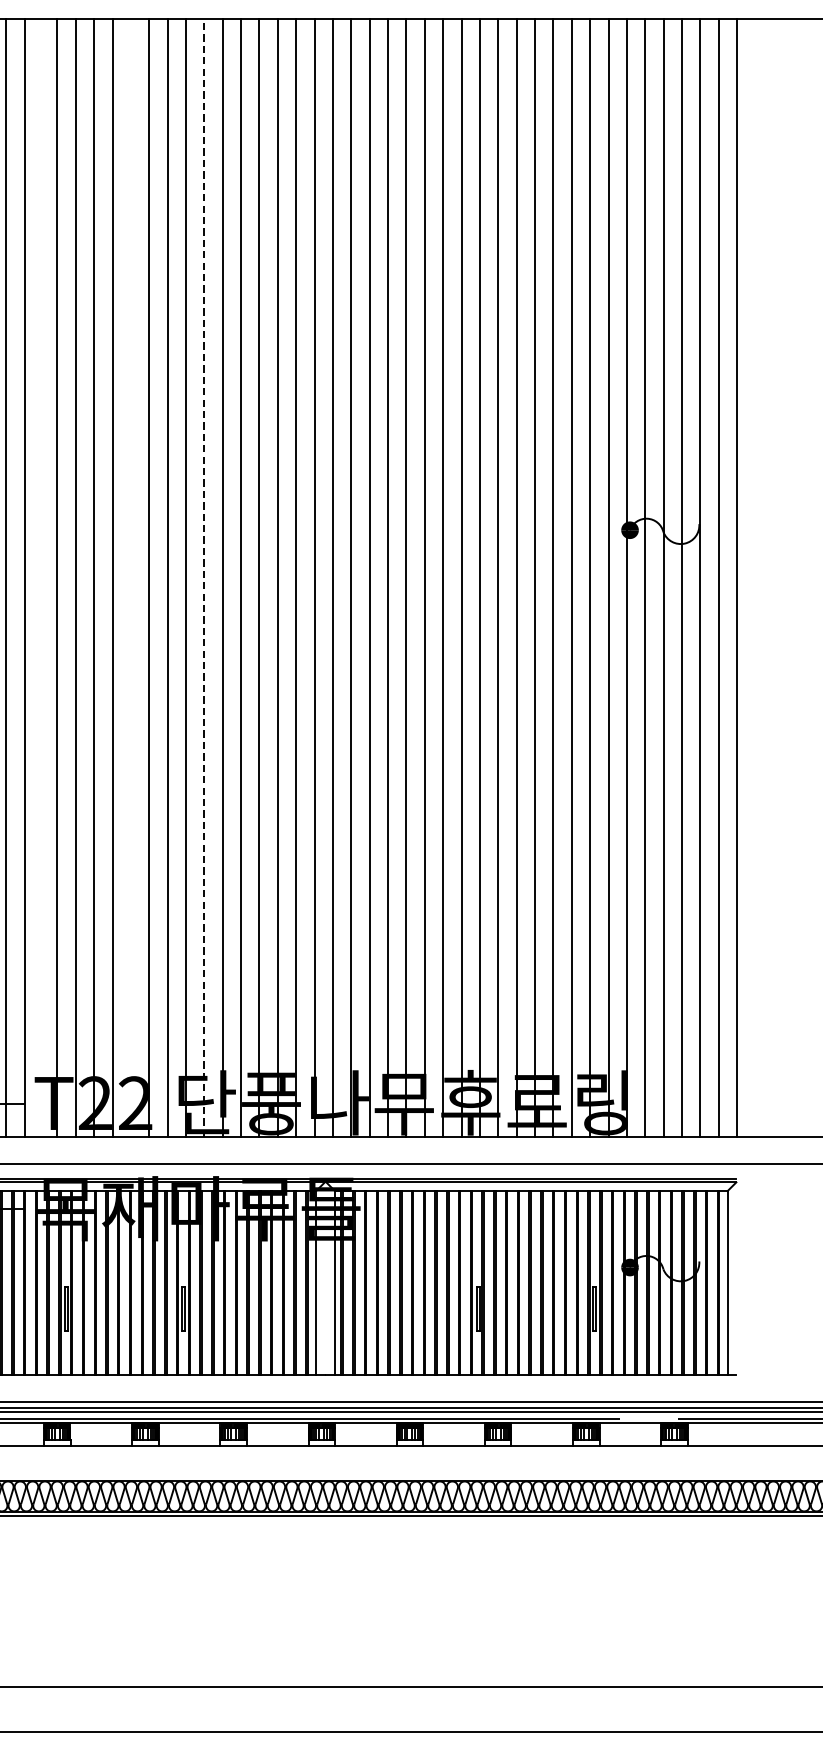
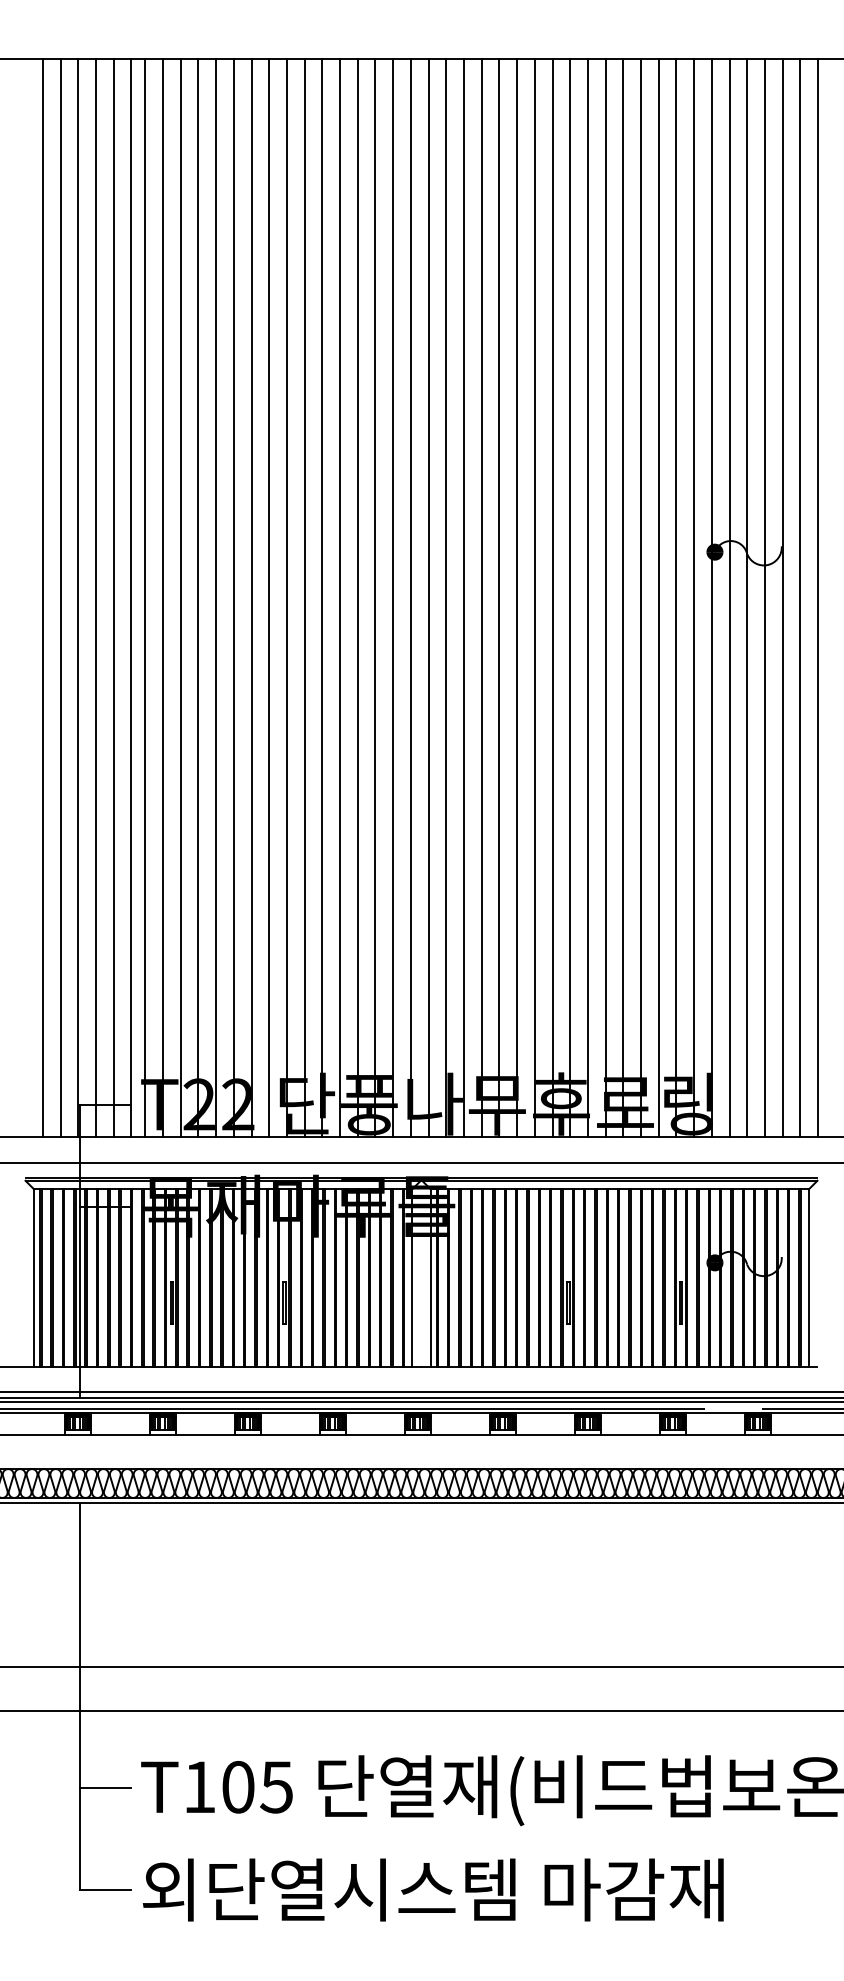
line: (39, 578) -> (145, 598), added
line: (130, 578) -> (233, 598), added
line: (204, 578) -> (304, 598), dashed -> solid

